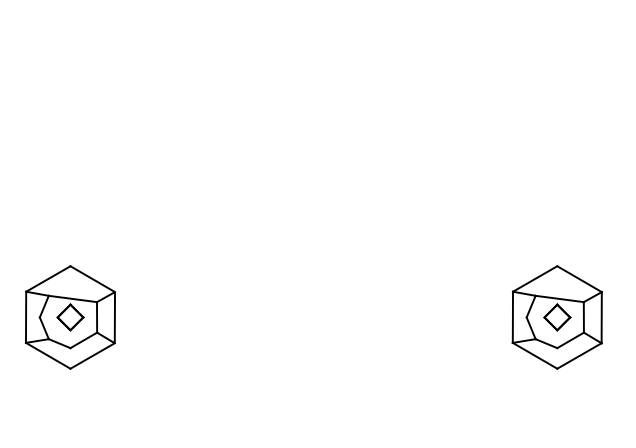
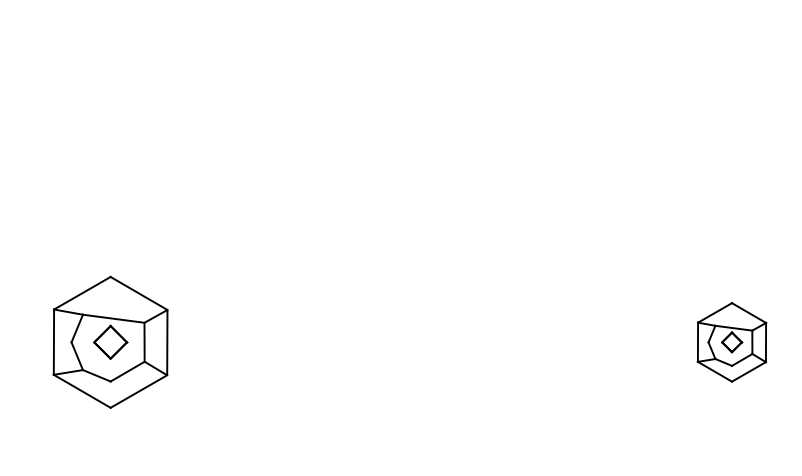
part: (556, 317) -> (731, 342), size x0.6

